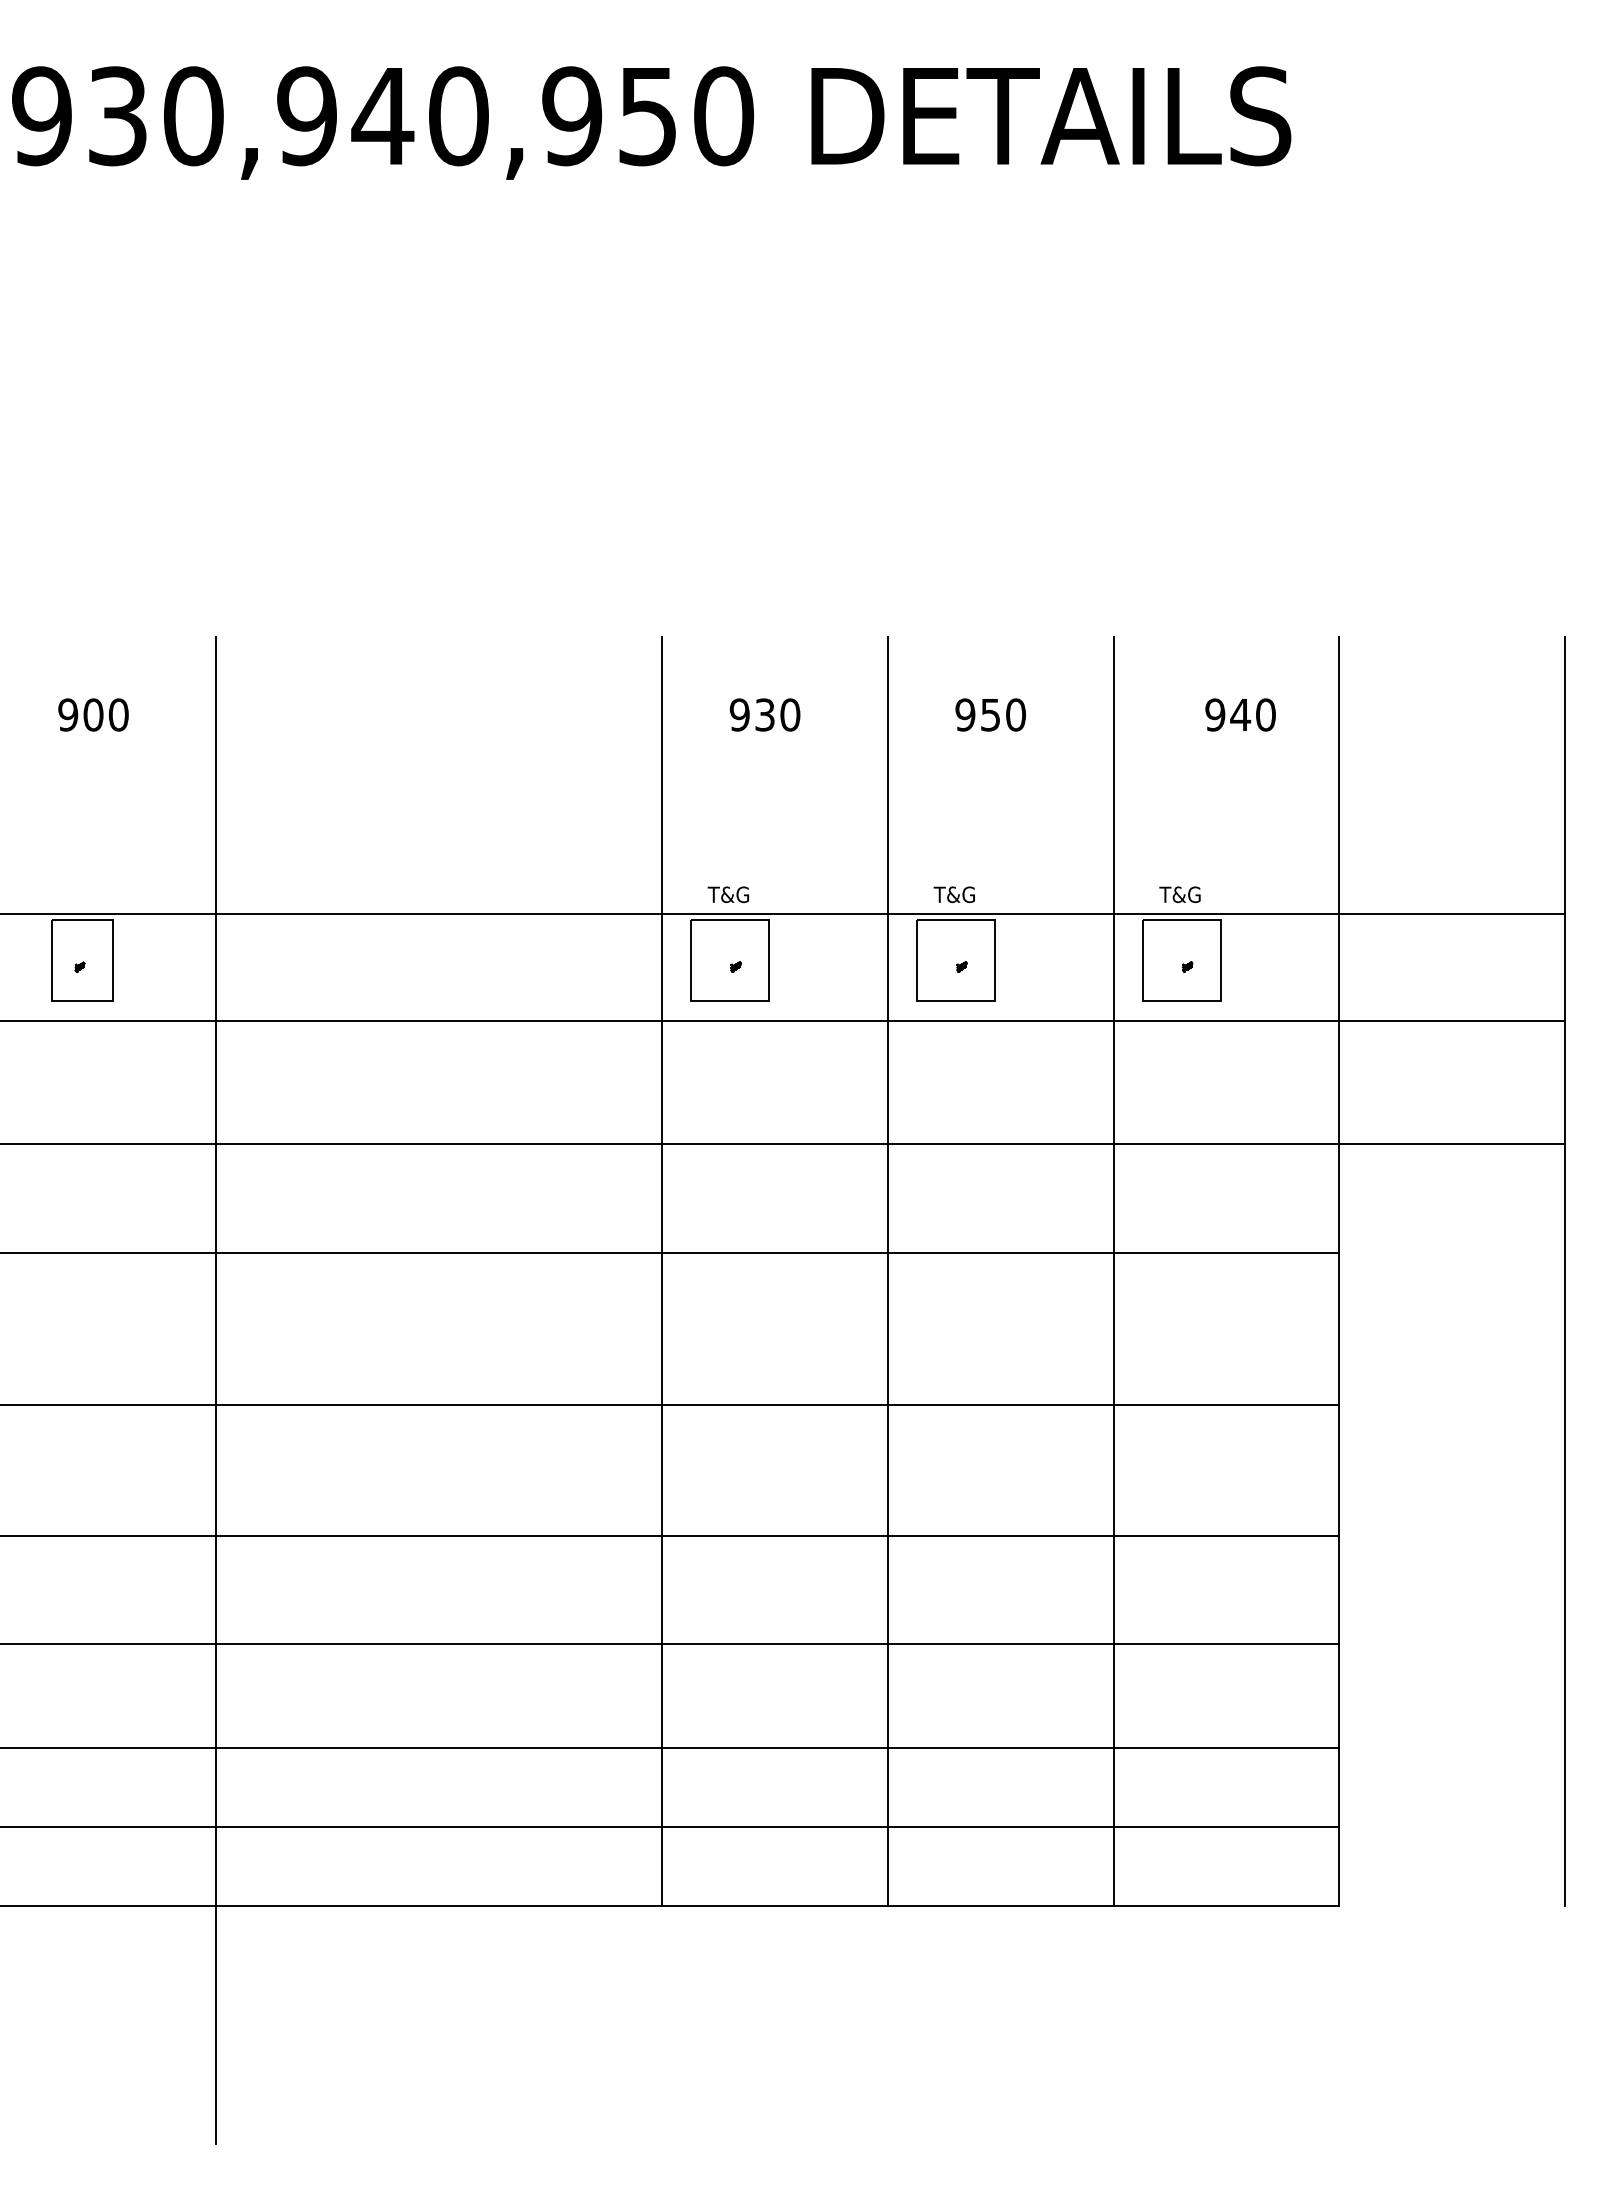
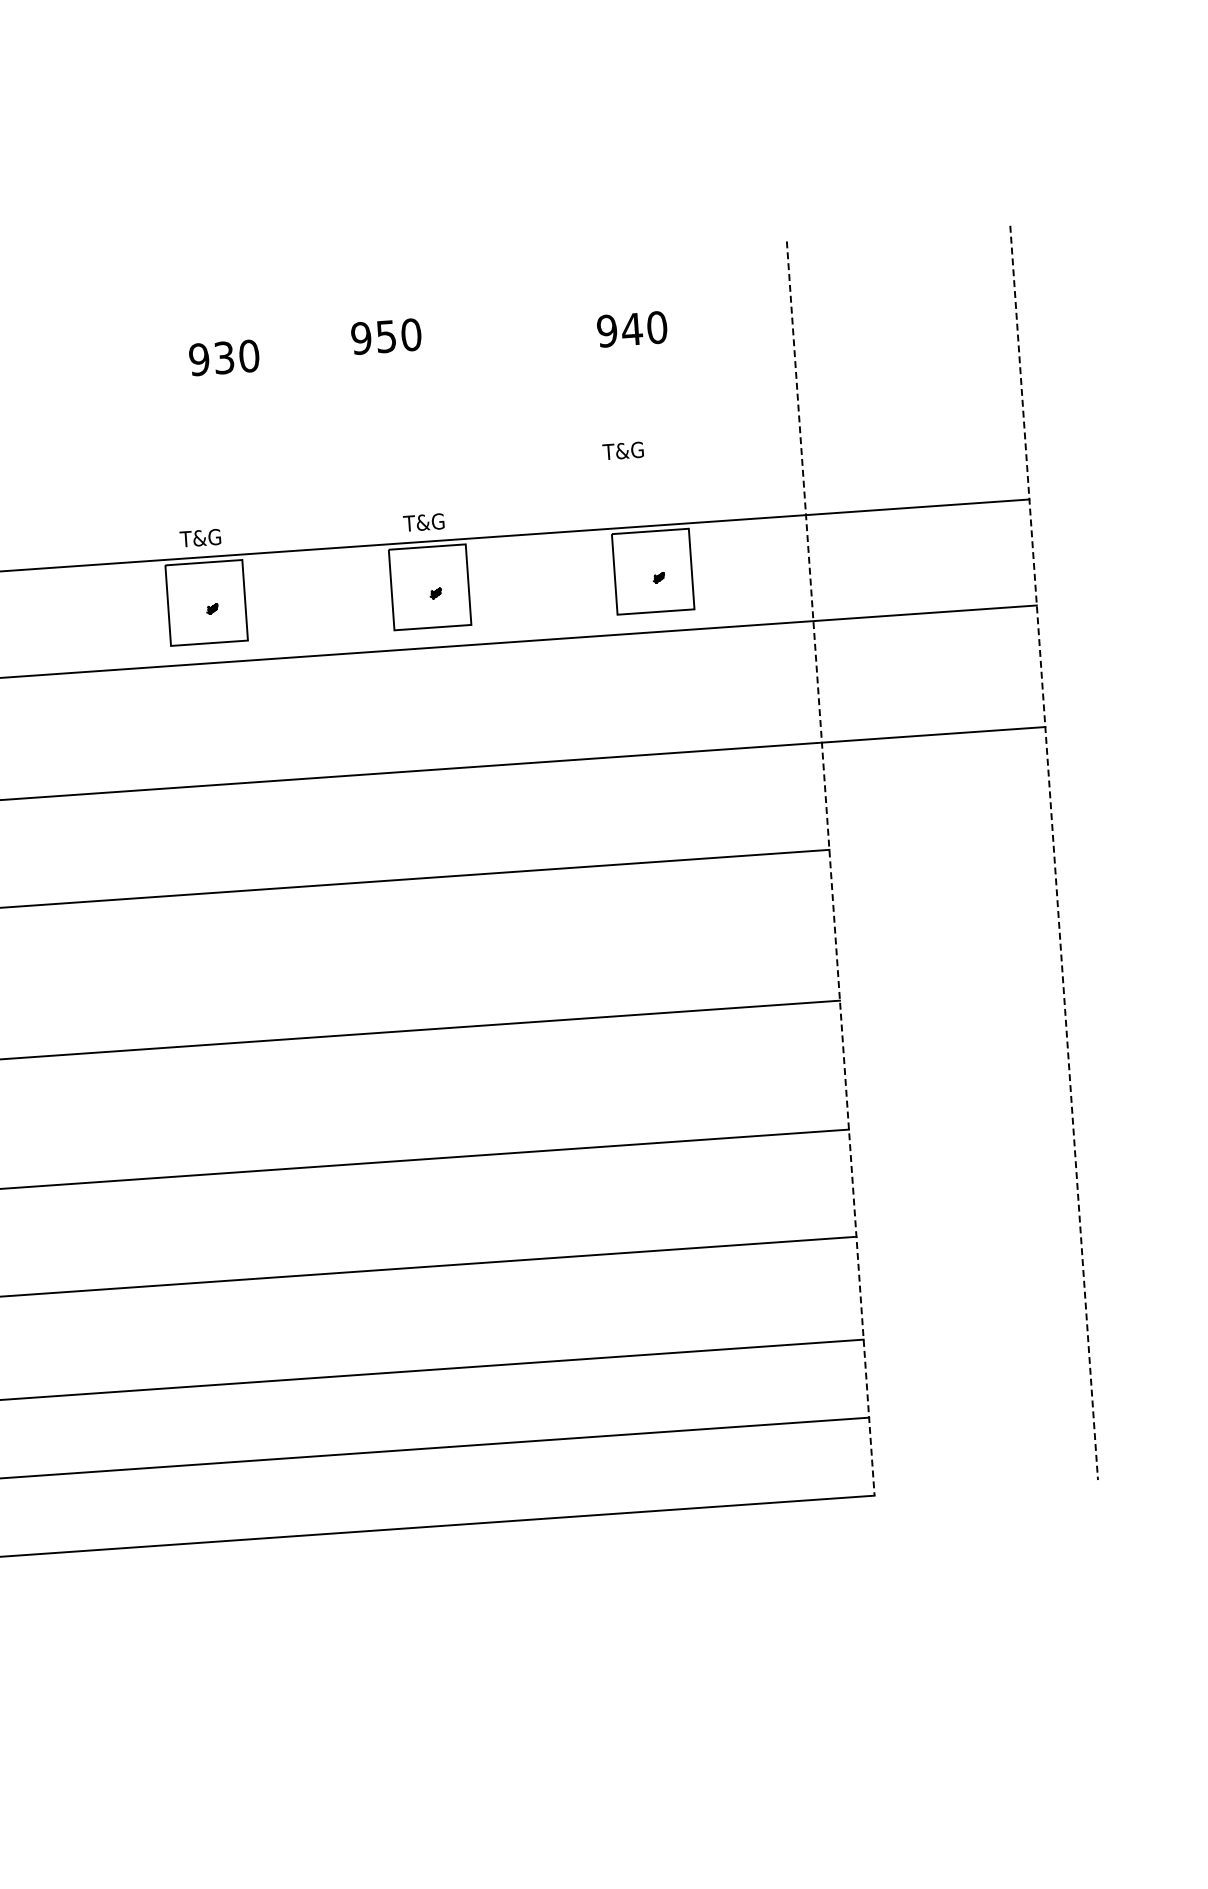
text: (990, 714) -> (386, 336), moved
text: (1240, 714) -> (632, 328), moved
text: (1179, 894) -> (622, 450), moved
line: (661, 1271) -> (160, 915), removed
line: (887, 1271) -> (383, 899), removed
line: (1113, 1271) -> (607, 884), removed
line: (1339, 1272) -> (830, 869), solid -> dashed
line: (1565, 1272) -> (1054, 853), solid -> dashed

